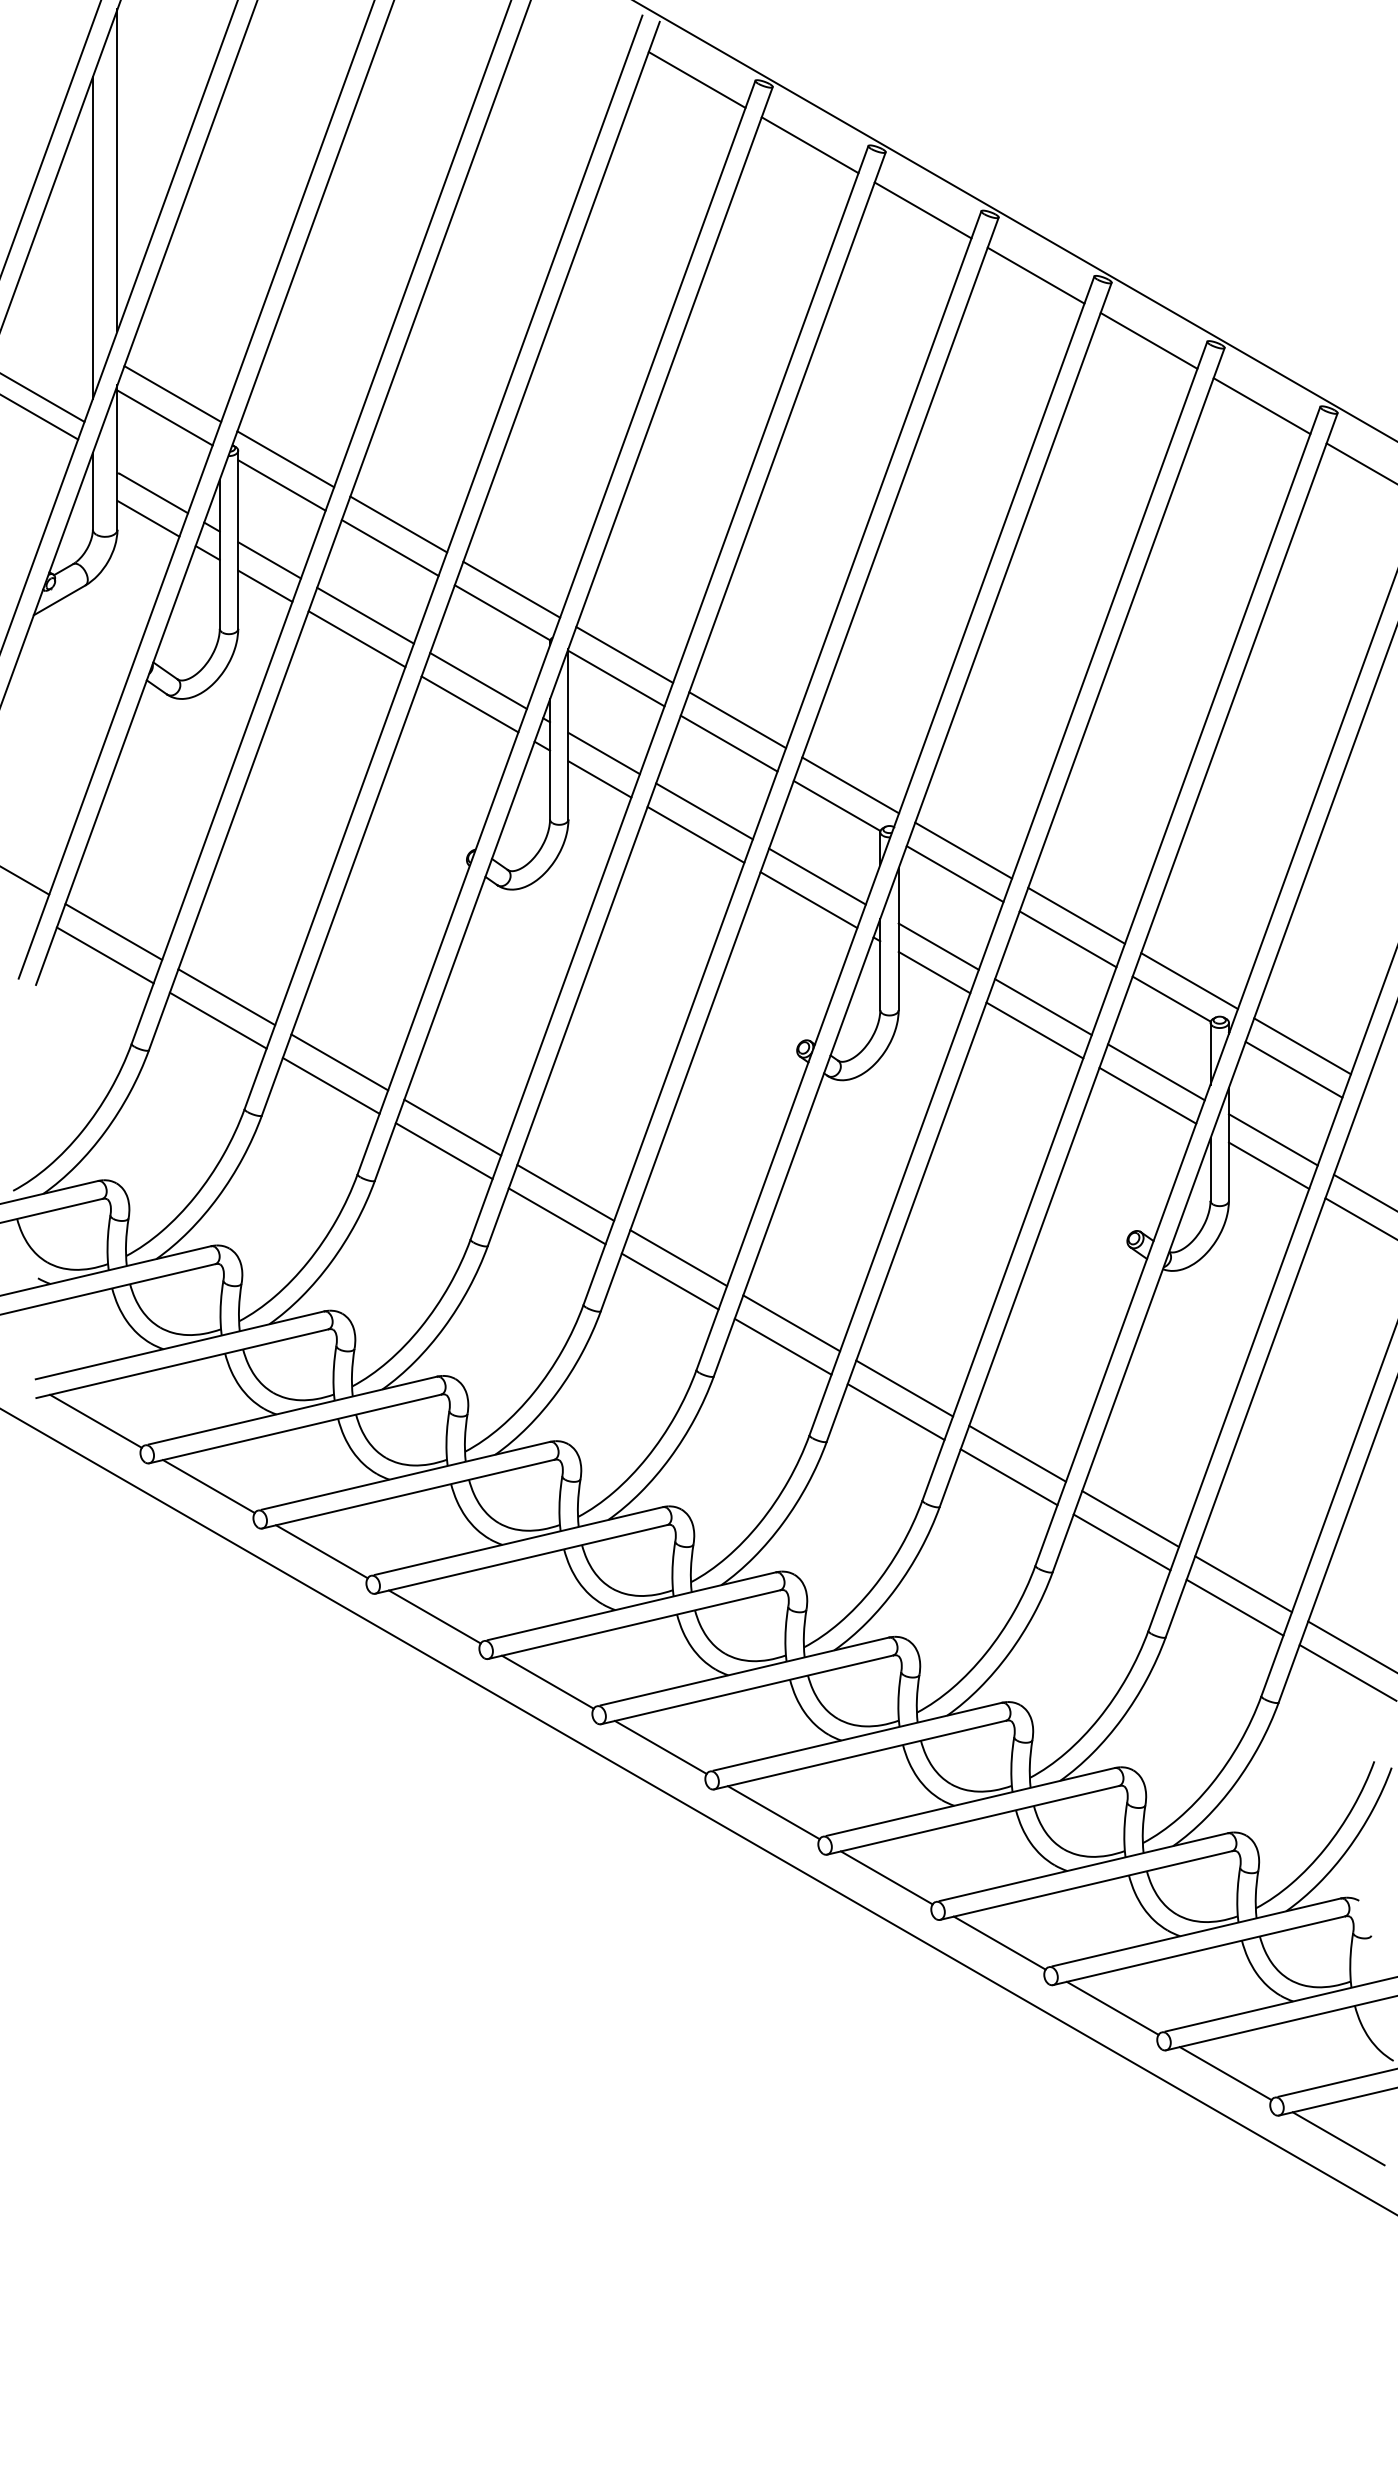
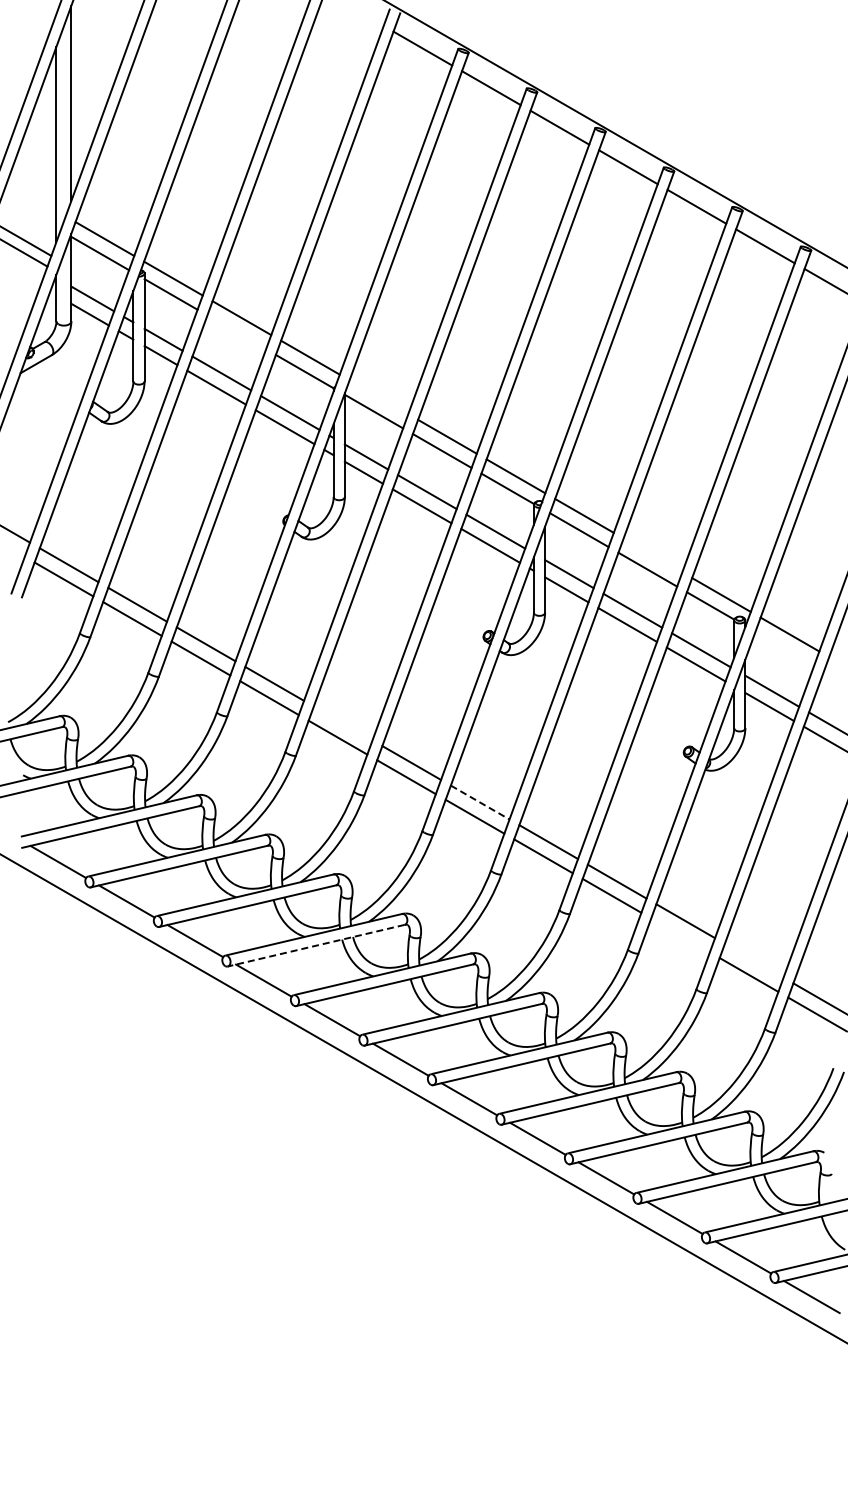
line: (389, 548) -> (236, 332), removed
line: (623, 655) -> (378, 397), removed
line: (1075, 915) -> (652, 555), removed
line: (1293, 1069) -> (784, 648), removed
line: (564, 1192) -> (342, 723), removed
line: (792, 1323) -> (480, 802), solid -> dashed
line: (1121, 1542) -> (680, 935), removed
line: (521, 1559) -> (316, 945), solid -> dashed
line: (1242, 1583) -> (753, 960), removed

